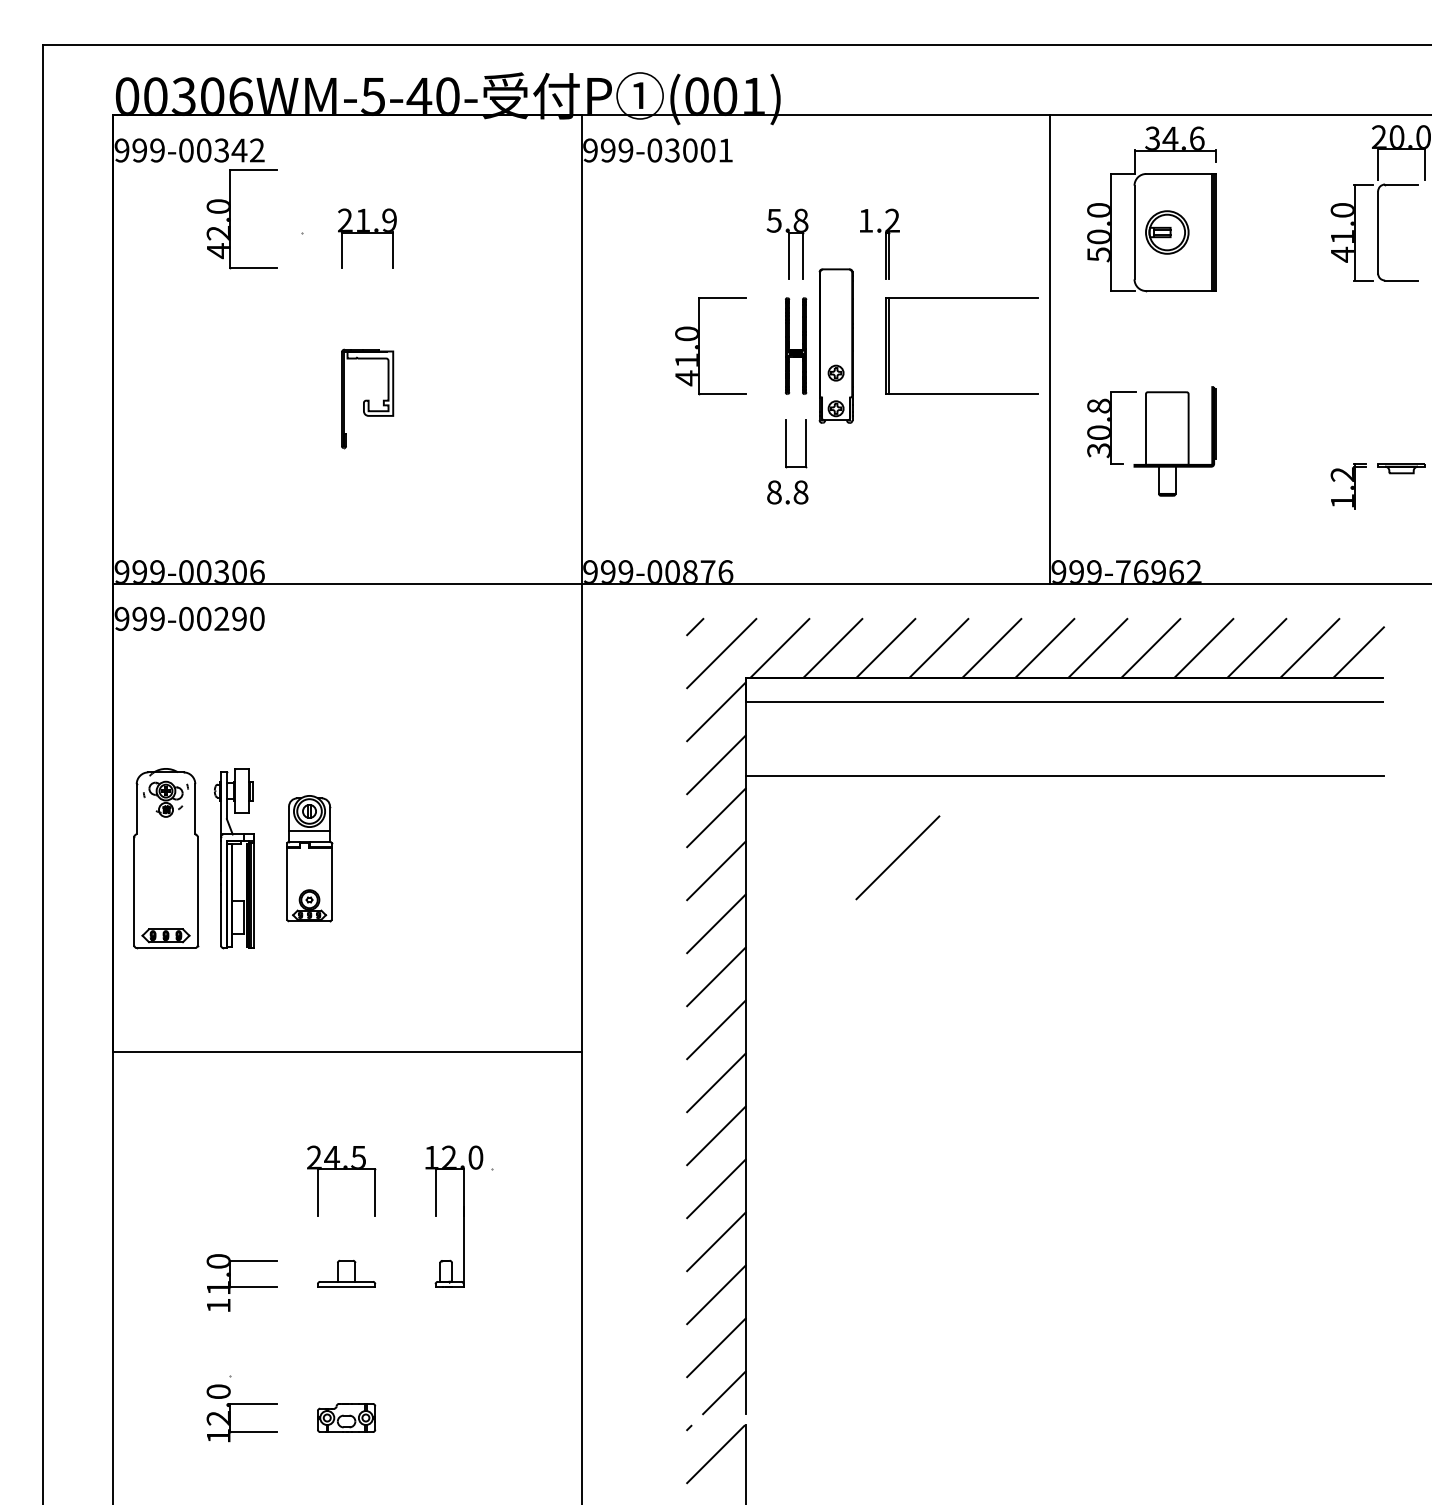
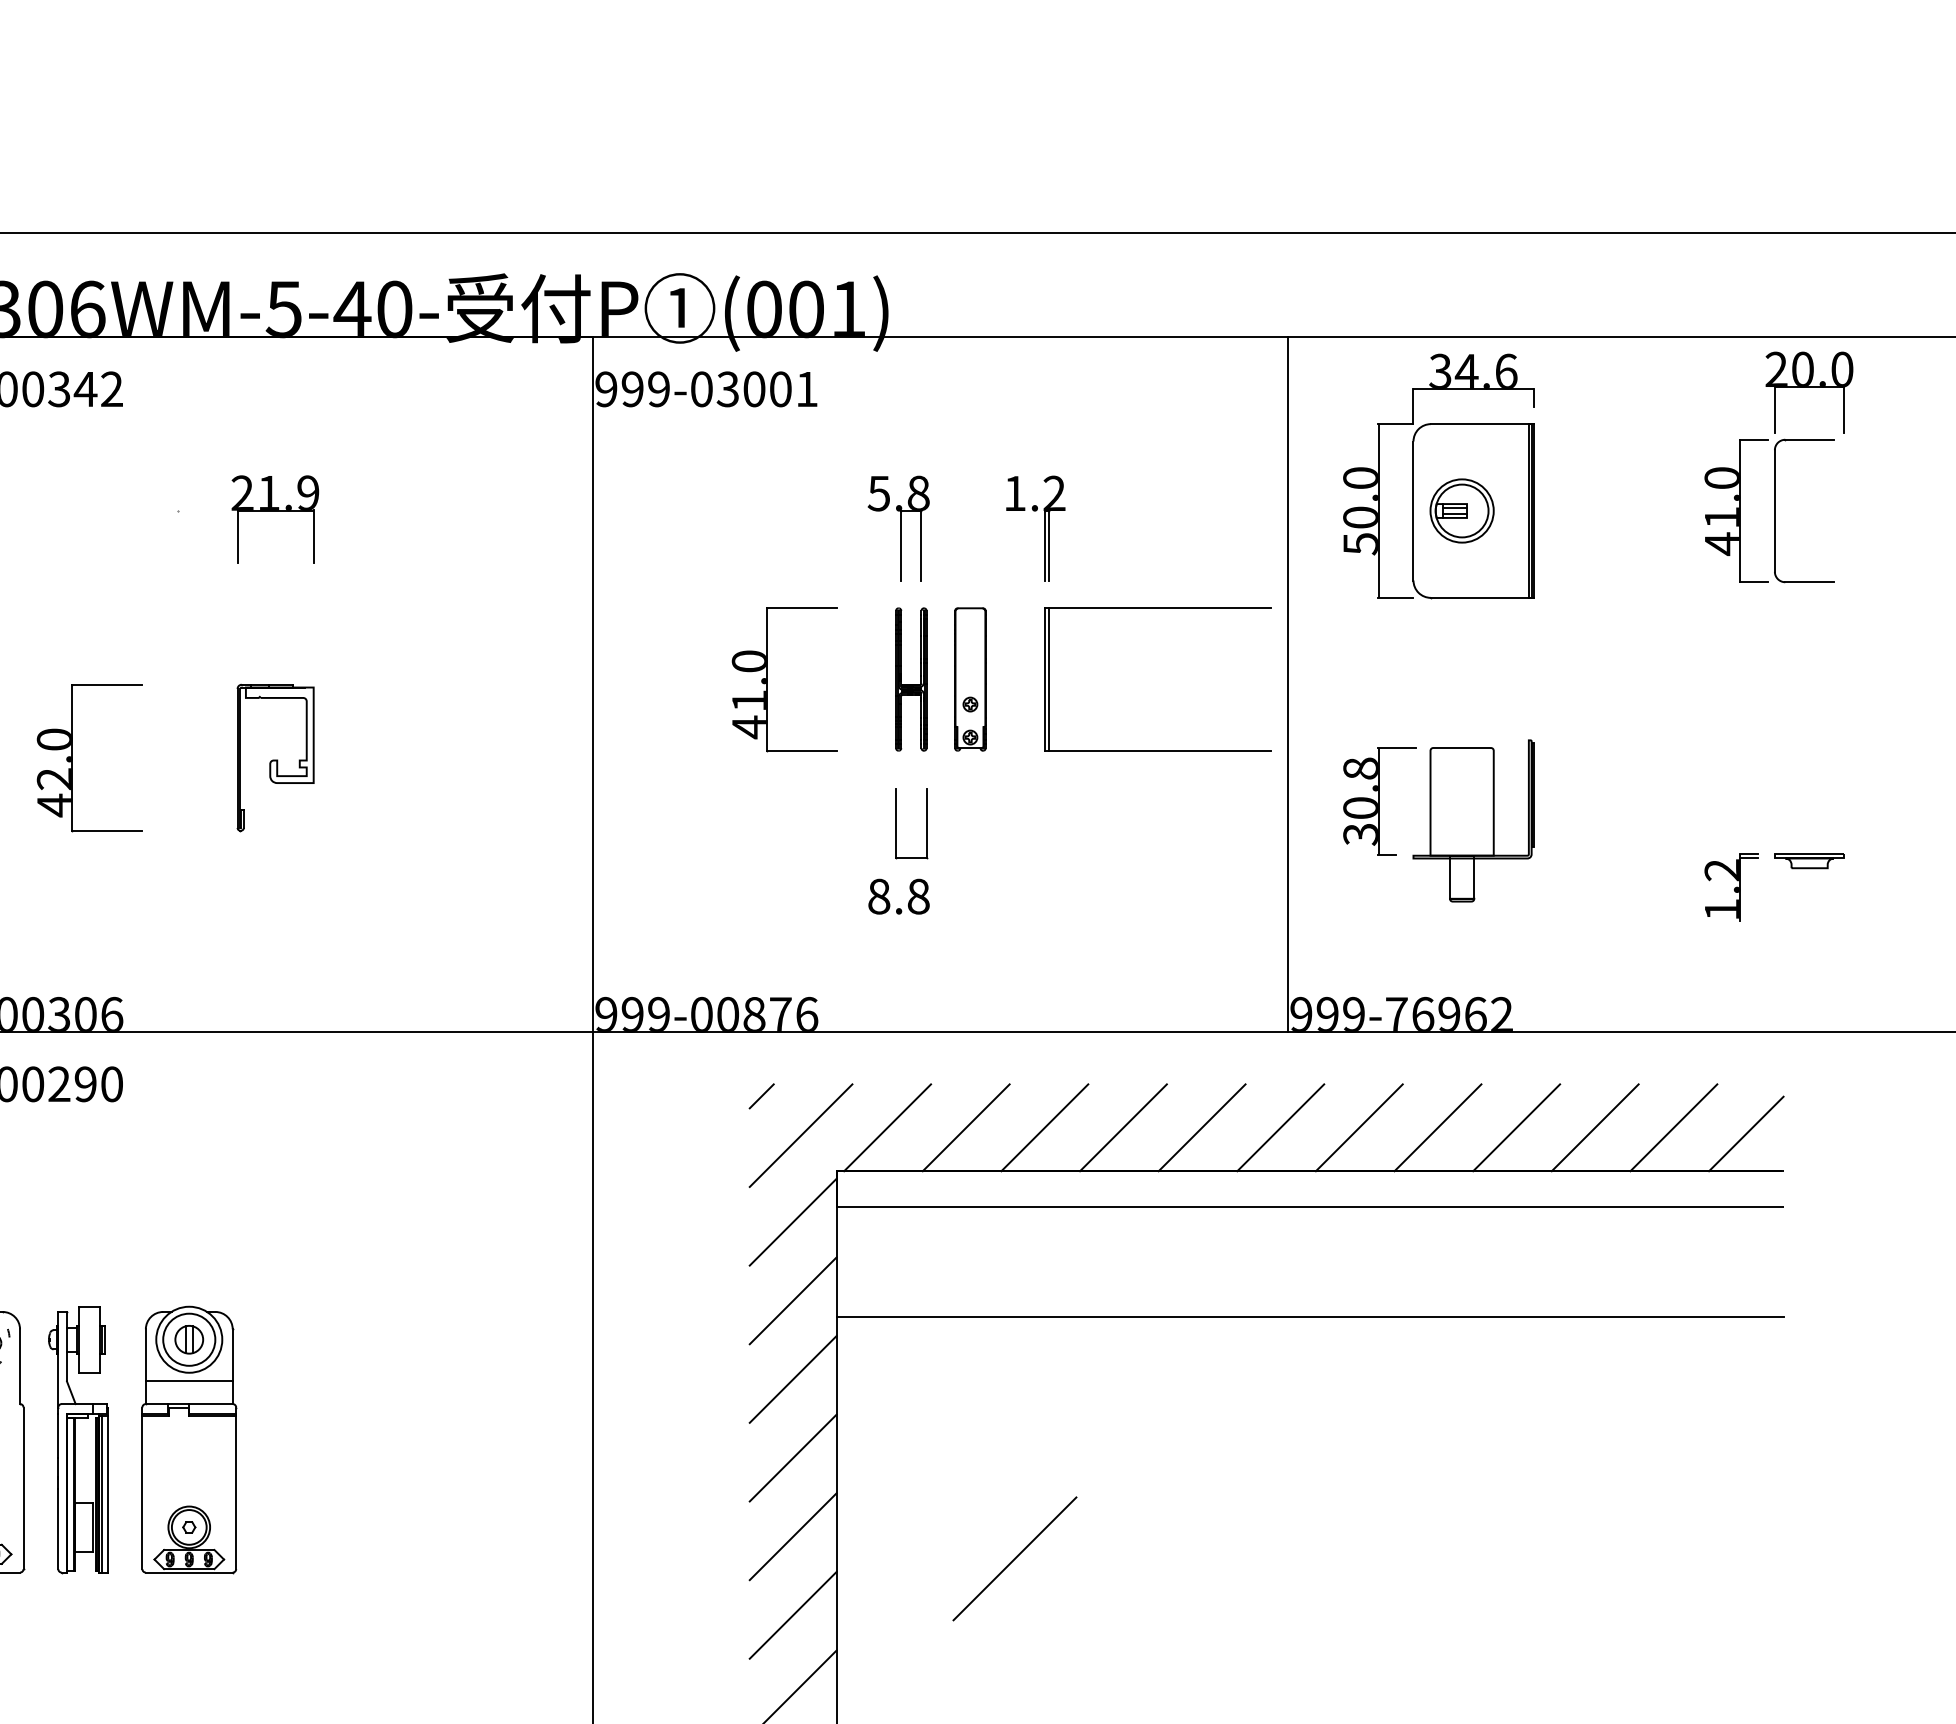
part: (230, 219) -> (72, 758), moved
part: (835, 345) -> (969, 678), size x0.62
line: (897, 857) -> (1014, 1558), moved
part: (309, 858) -> (189, 1439), size x1.43

